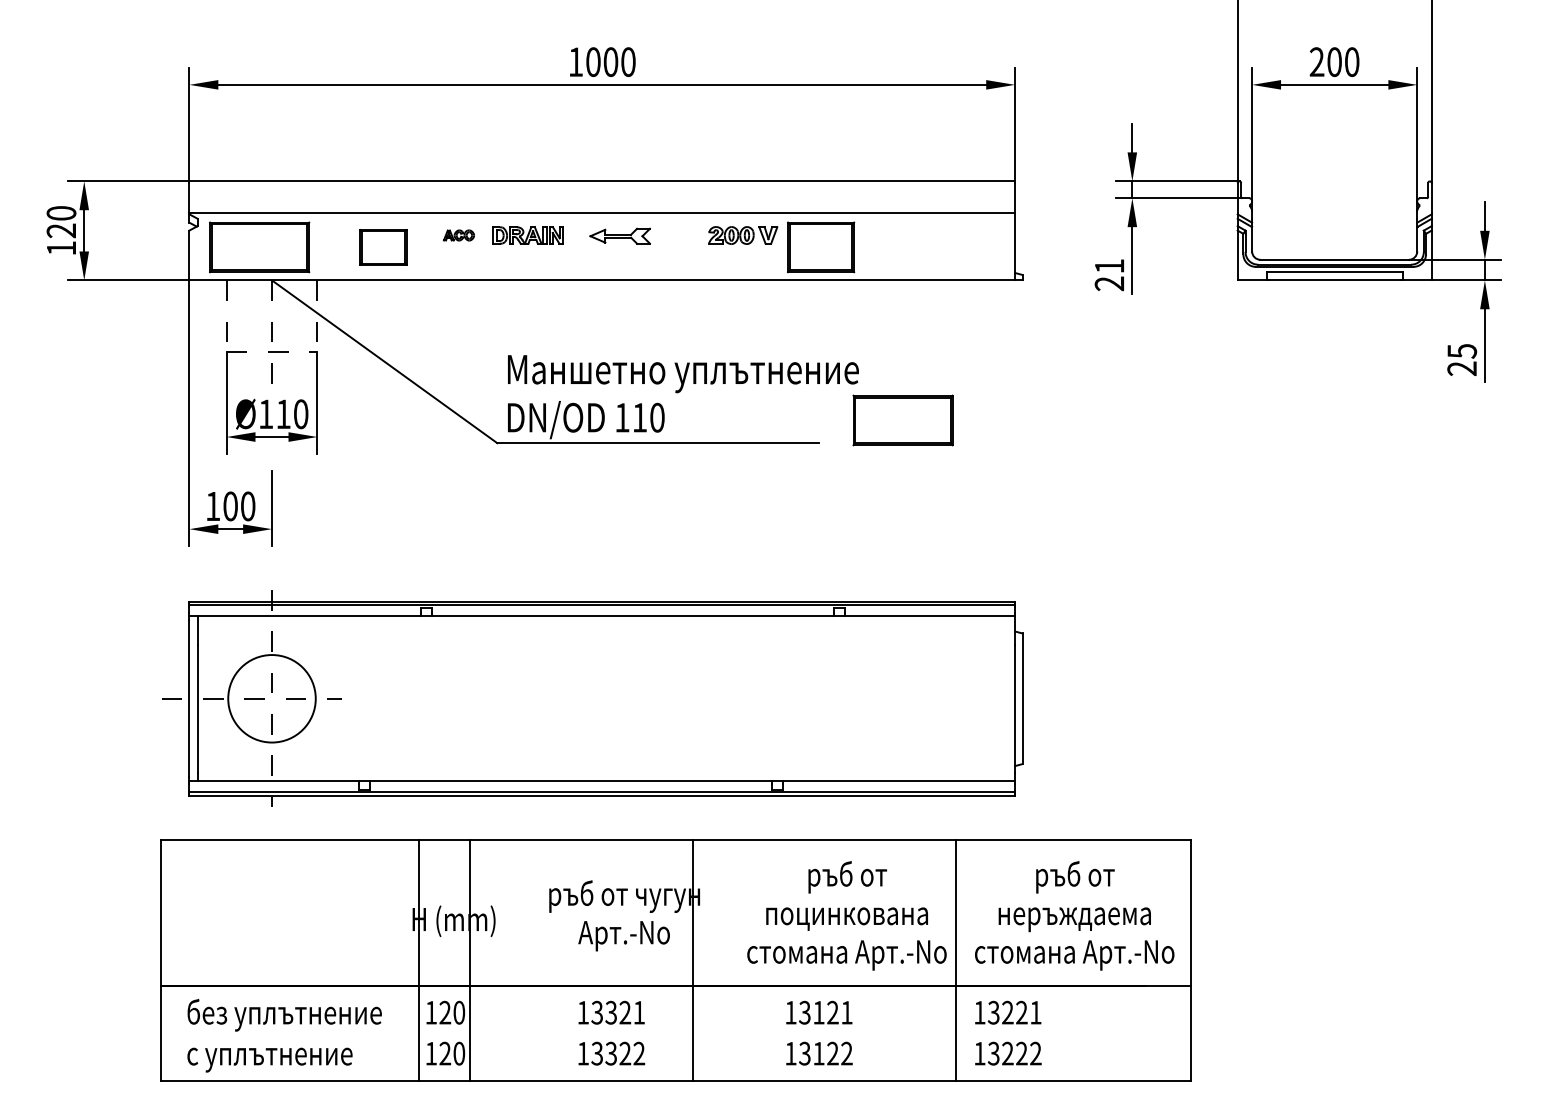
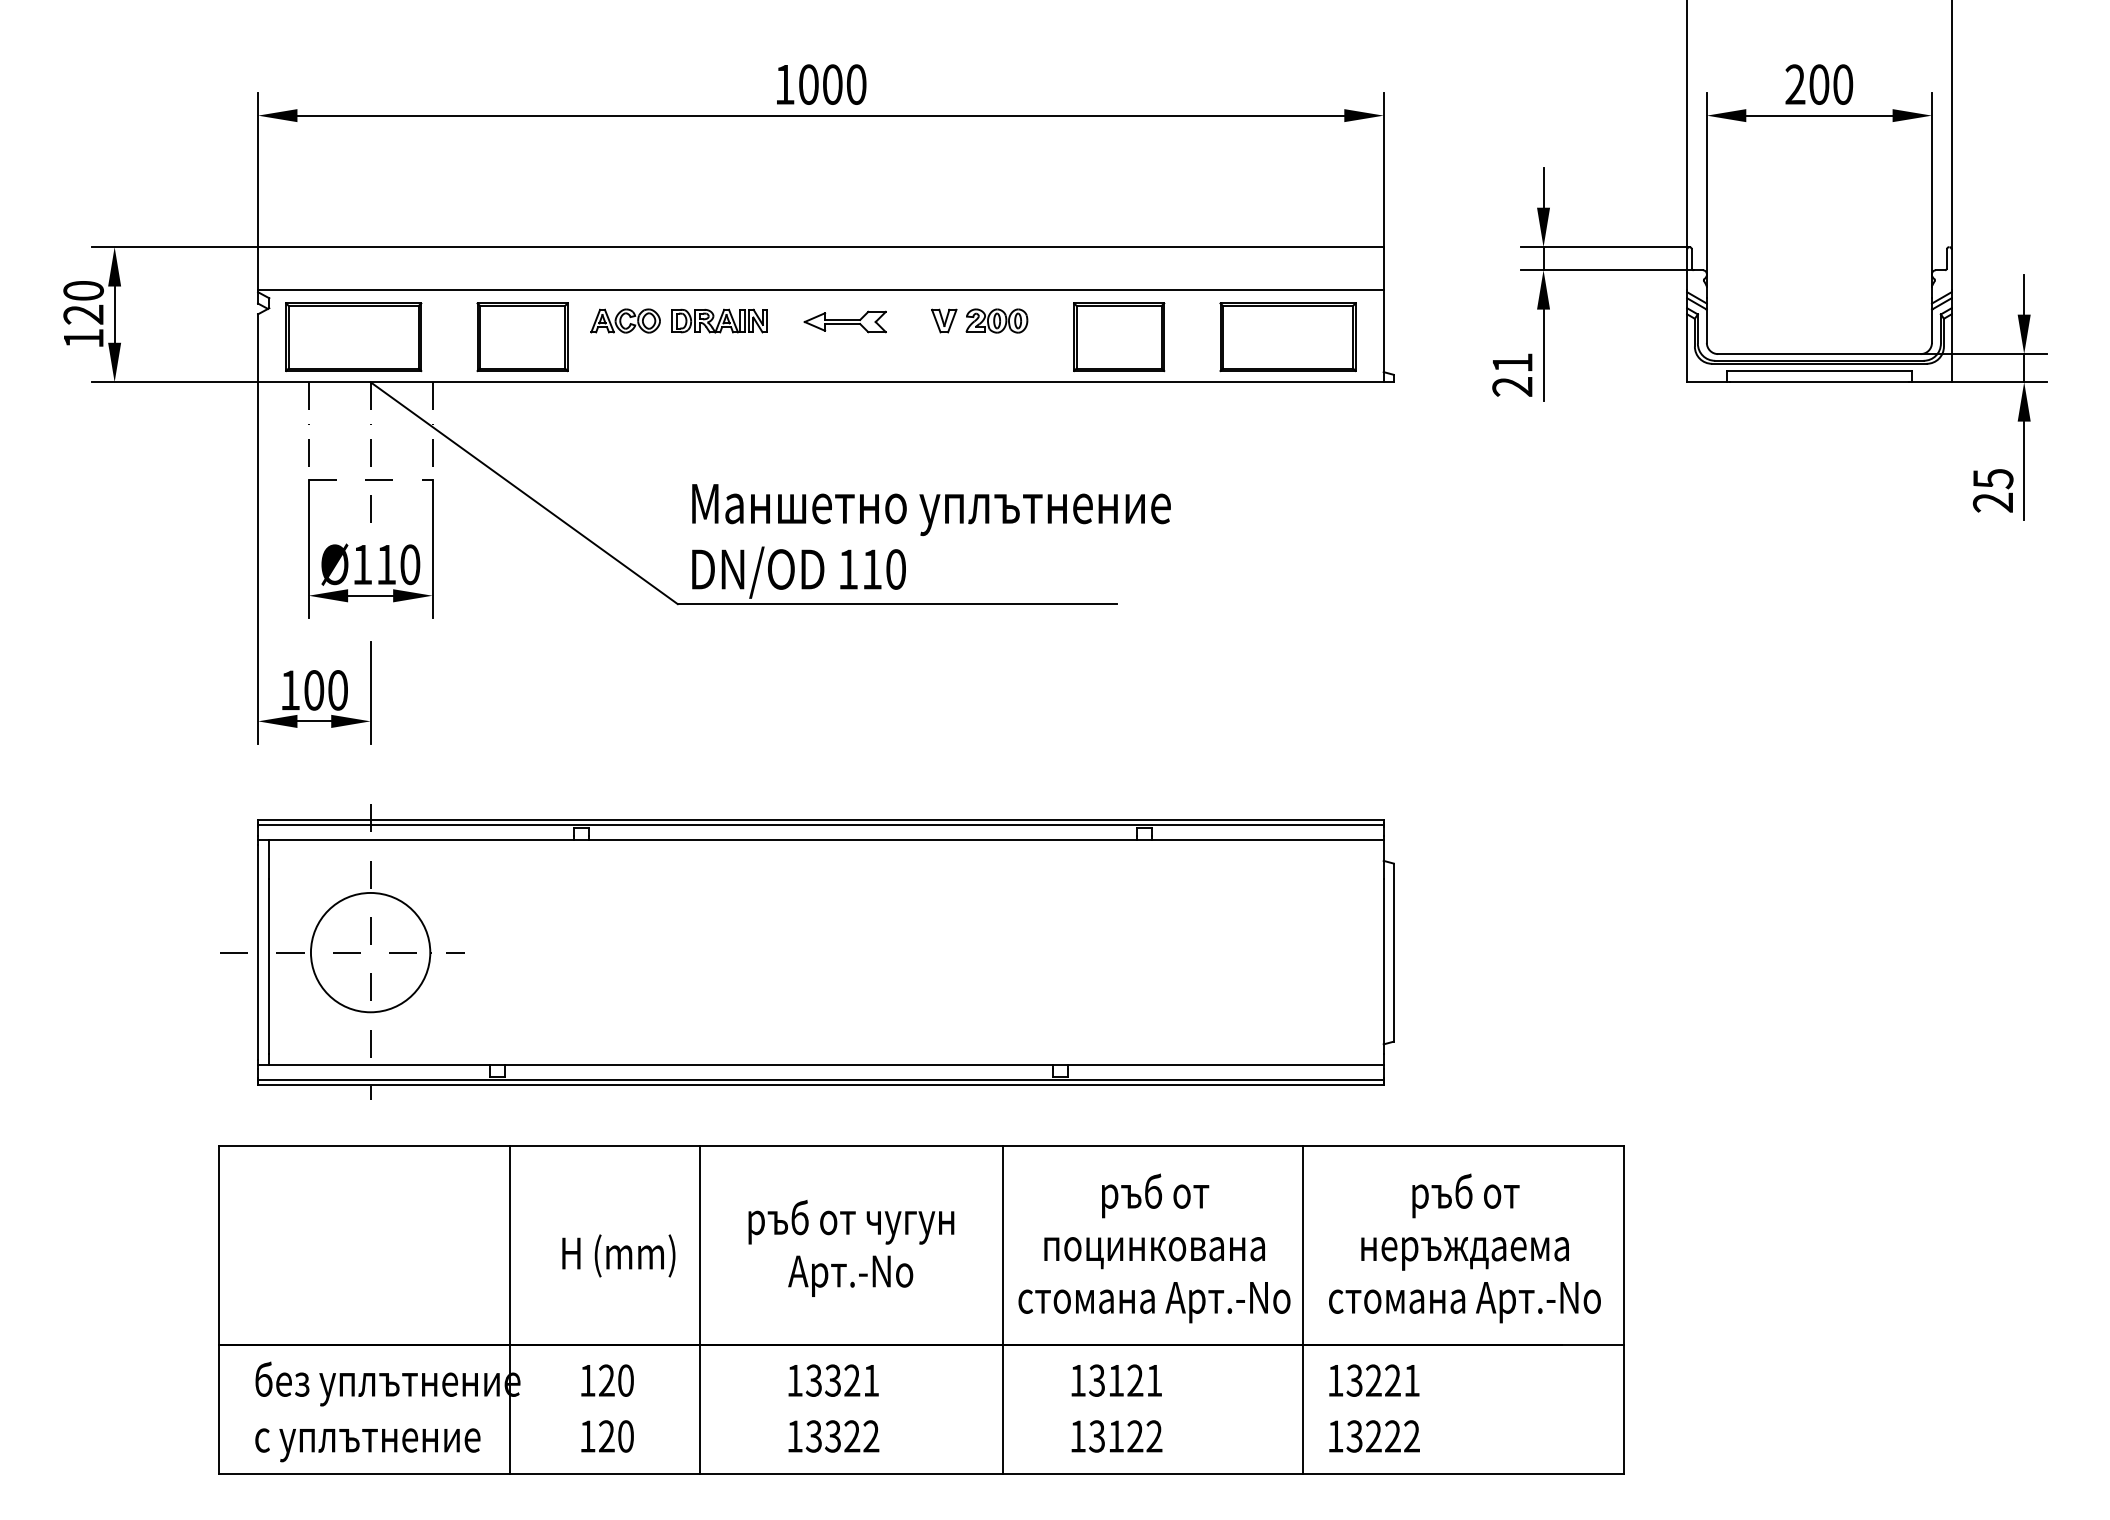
part: (458, 235) -> (625, 320), size x1.67
part: (768, 235) -> (944, 320), moved
part: (383, 247) -> (522, 337), size x1.43
part: (902, 420) -> (1287, 337), moved
line: (418, 960) -> (509, 1309), moved
line: (469, 960) -> (699, 1309), moved
line: (692, 960) -> (1002, 1309), moved

